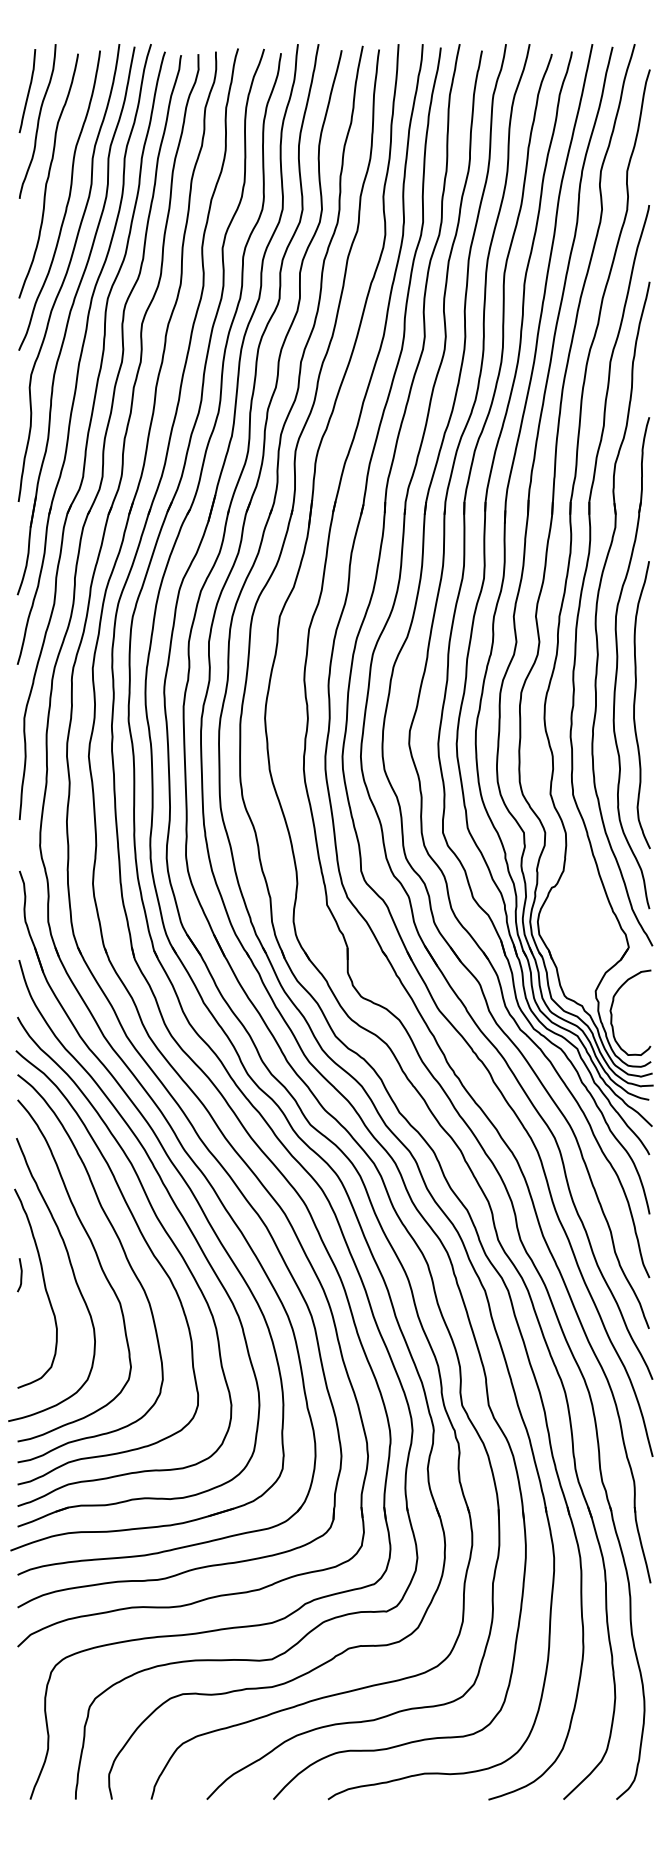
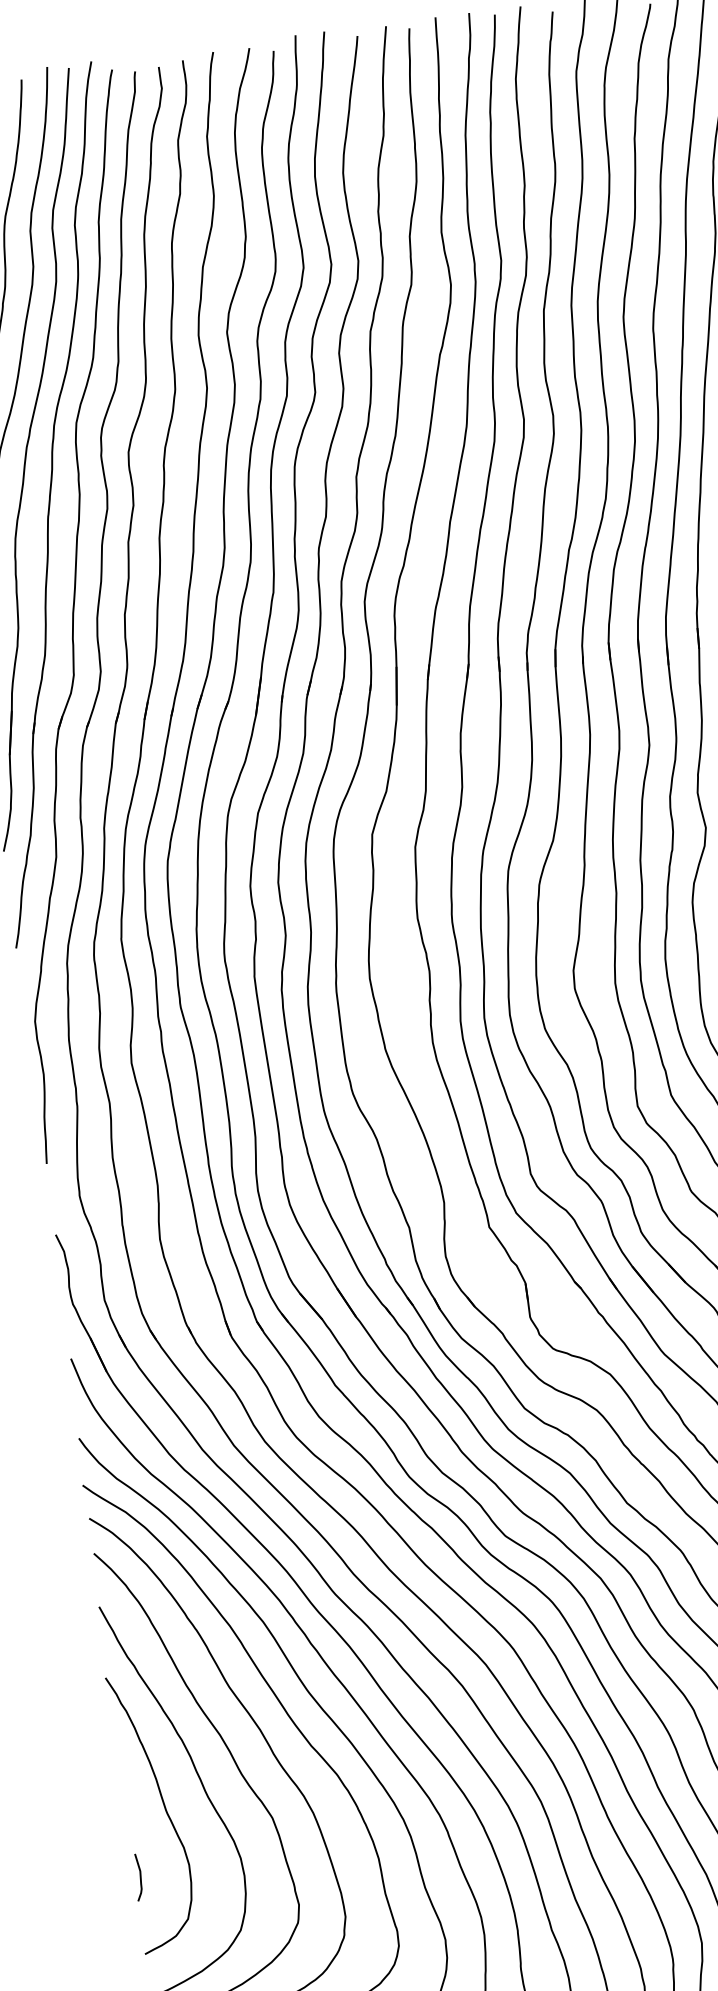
curve: (20, 1275) -> (139, 1877), moved

